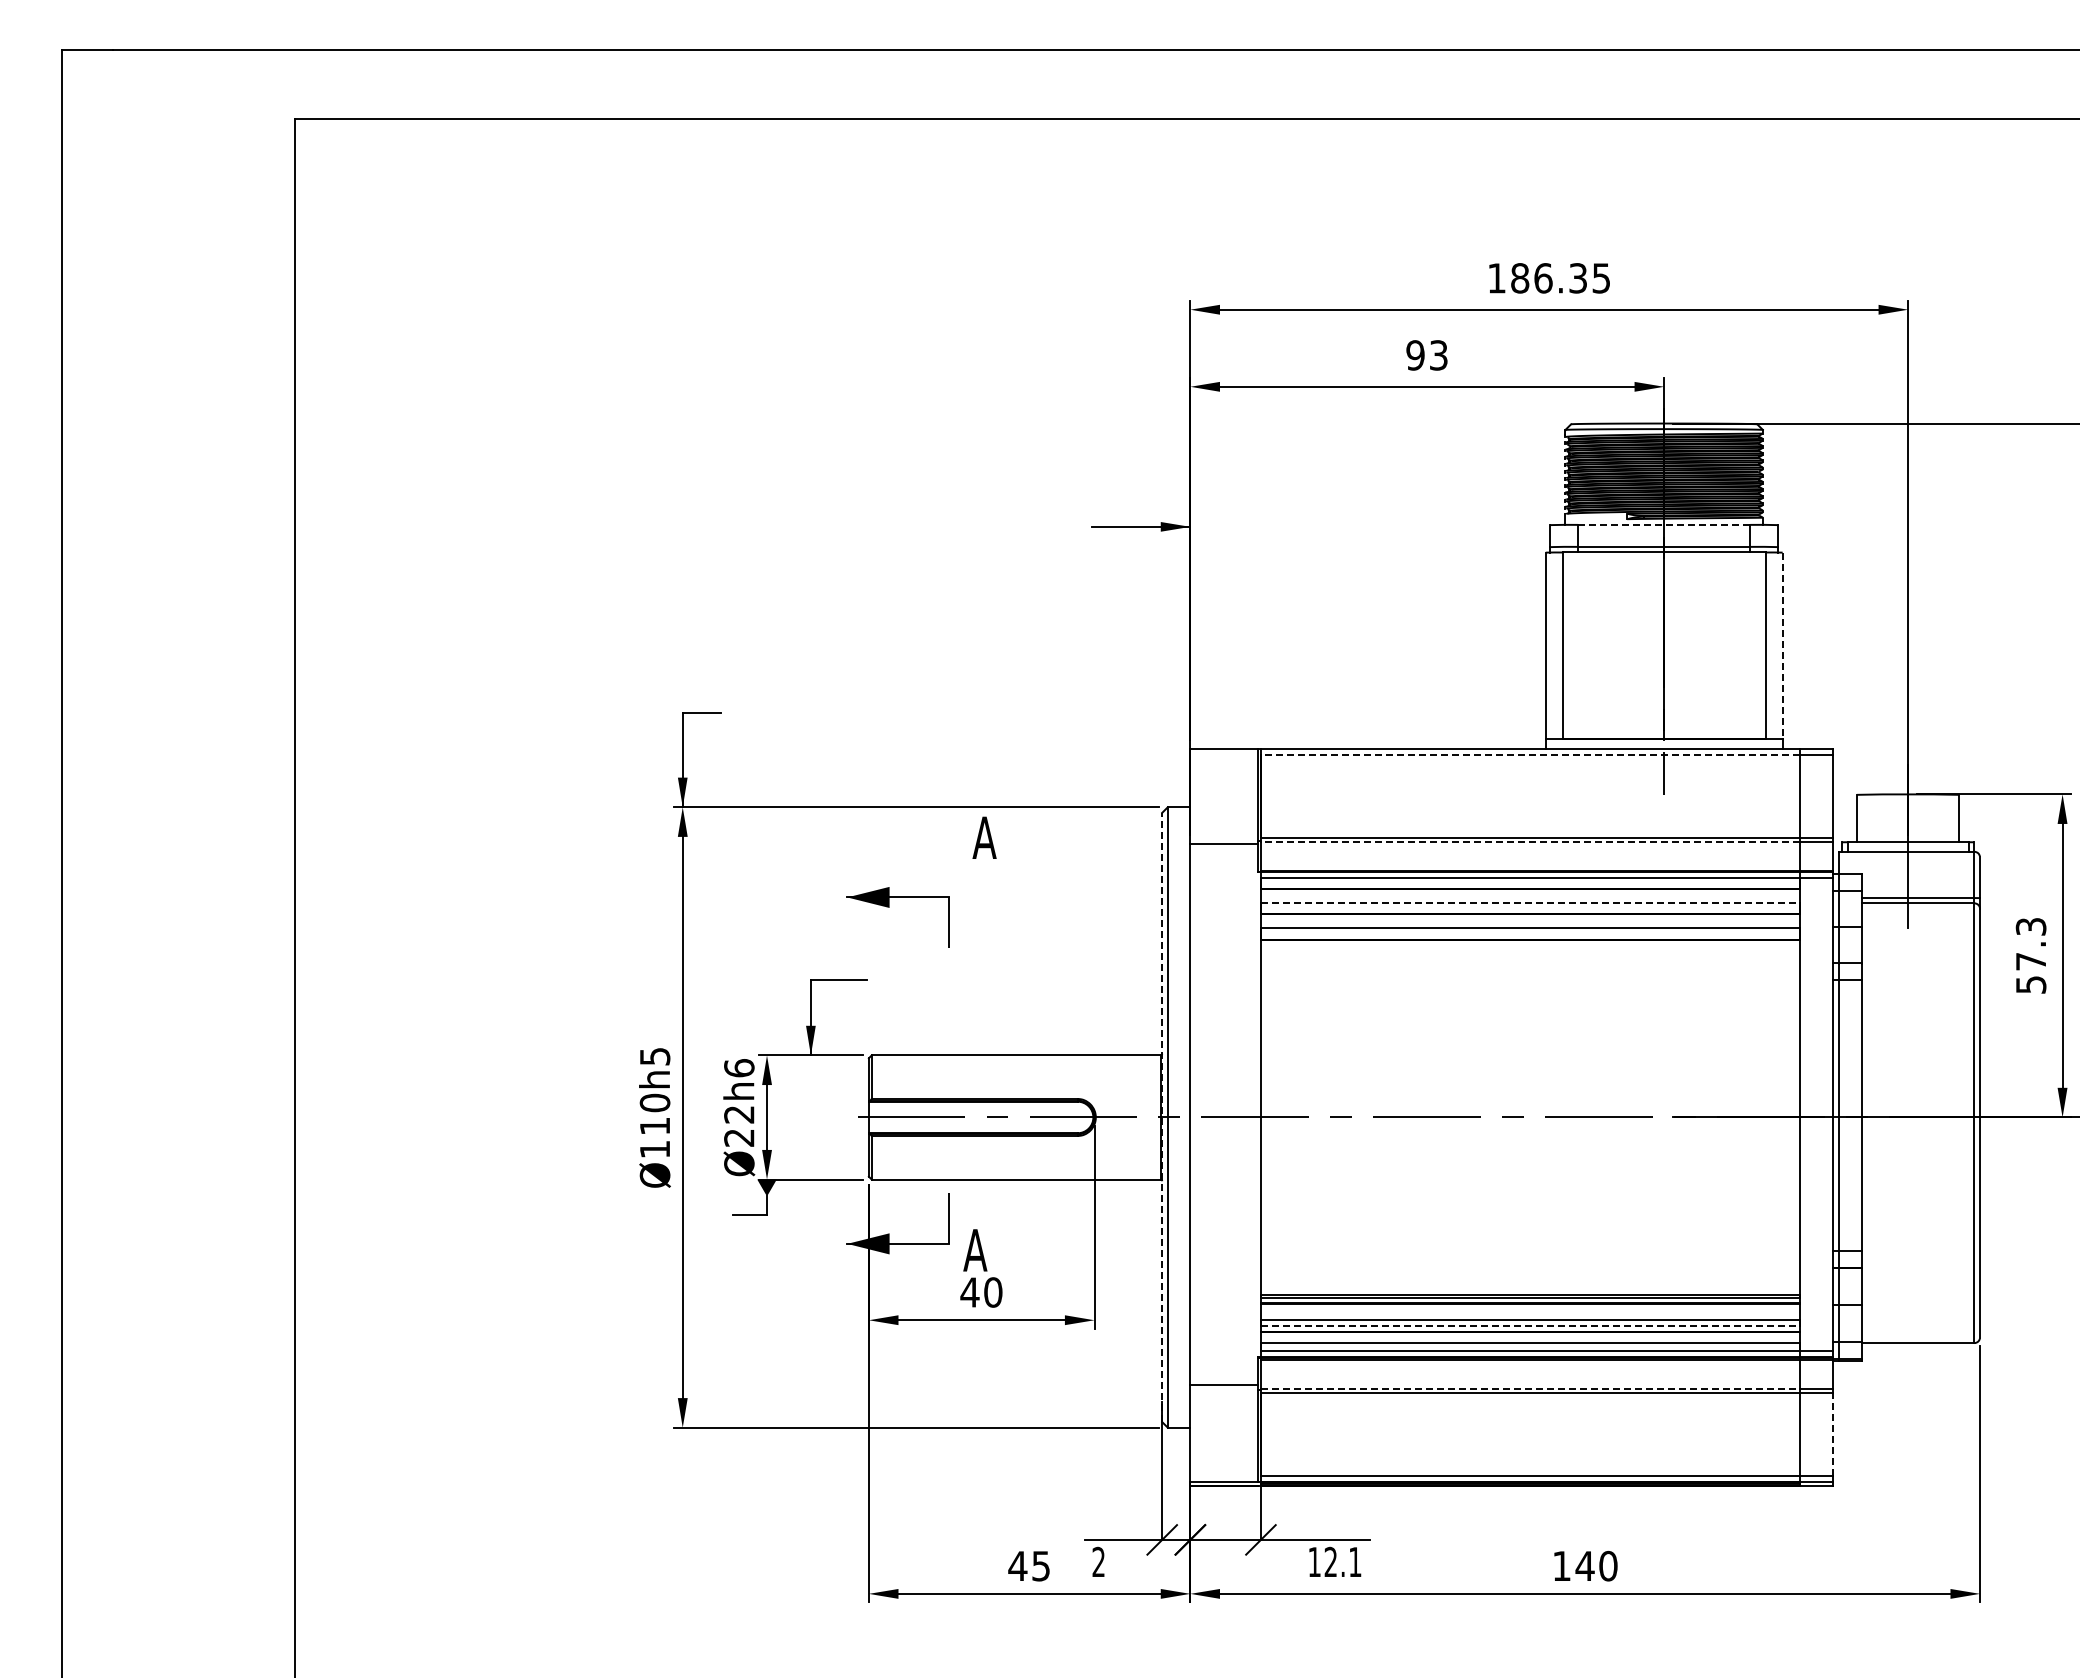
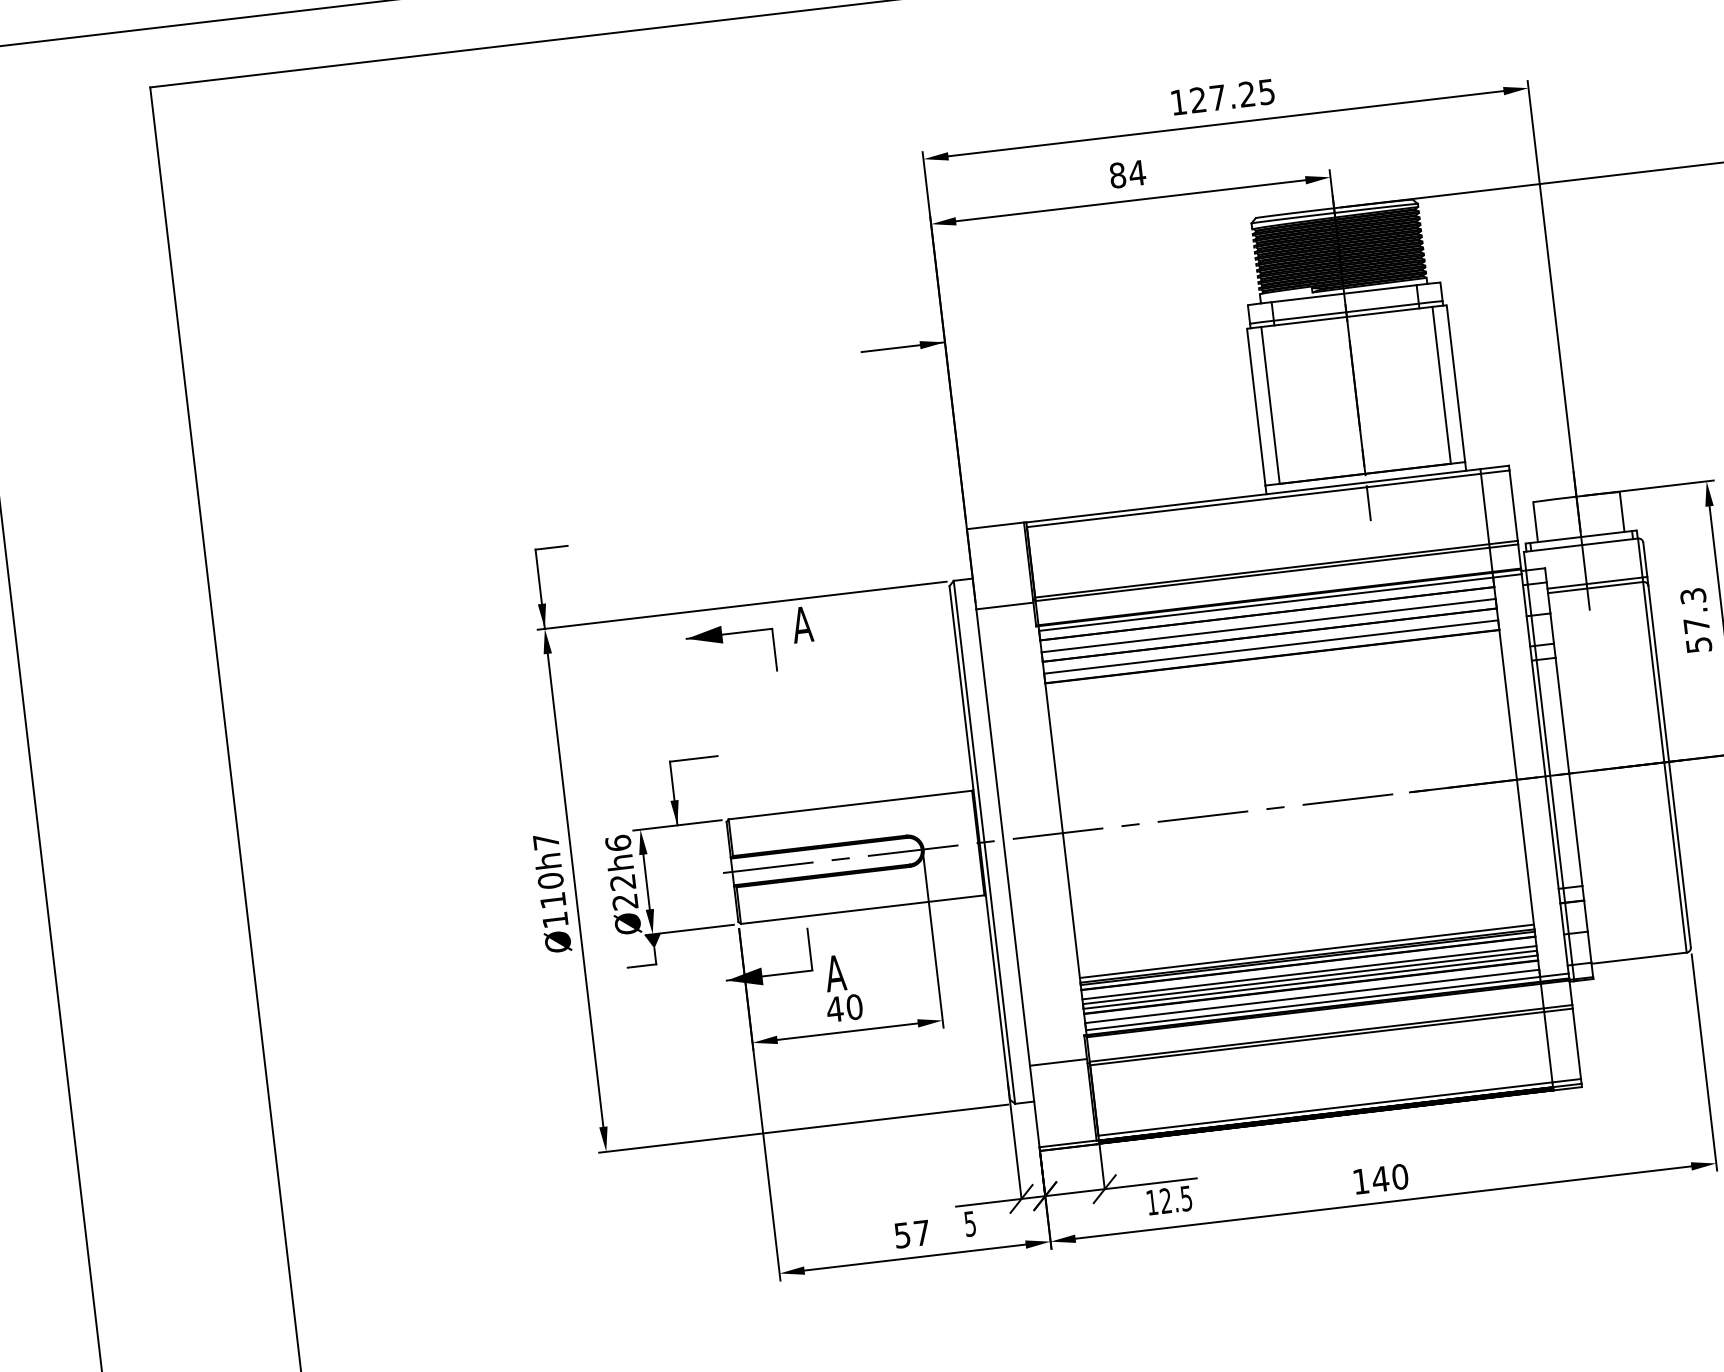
text: (1548, 278) -> (1222, 97), 186.35 -> 127.25
text: (1427, 355) -> (1127, 174), 93 -> 84
line: (1664, 524) -> (1344, 293), dashed -> solid
line: (1782, 645) -> (1455, 383), dashed -> solid
line: (1529, 754) -> (1253, 500), dashed -> solid
line: (1529, 842) -> (1262, 574), dashed -> solid
line: (1530, 902) -> (1268, 625), dashed -> solid
part: (889, 907) -> (723, 643), moved
text: (655, 1056) -> (546, 841), Ø110h5 -> Ø110h7
line: (1162, 1117) -> (979, 842), dashed -> solid
line: (1529, 1289) -> (1306, 951), added
line: (1529, 1314) -> (1308, 972), added
line: (1530, 1325) -> (1310, 981), dashed -> solid
line: (1530, 1388) -> (1316, 1034), dashed -> solid
line: (1833, 1434) -> (1576, 1043), dashed -> solid
text: (1098, 1561) -> (969, 1223), 2 -> 5
text: (1355, 1562) -> (1186, 1198), 12.1 -> 12.5
text: (1028, 1566) -> (911, 1234), 45 -> 57

